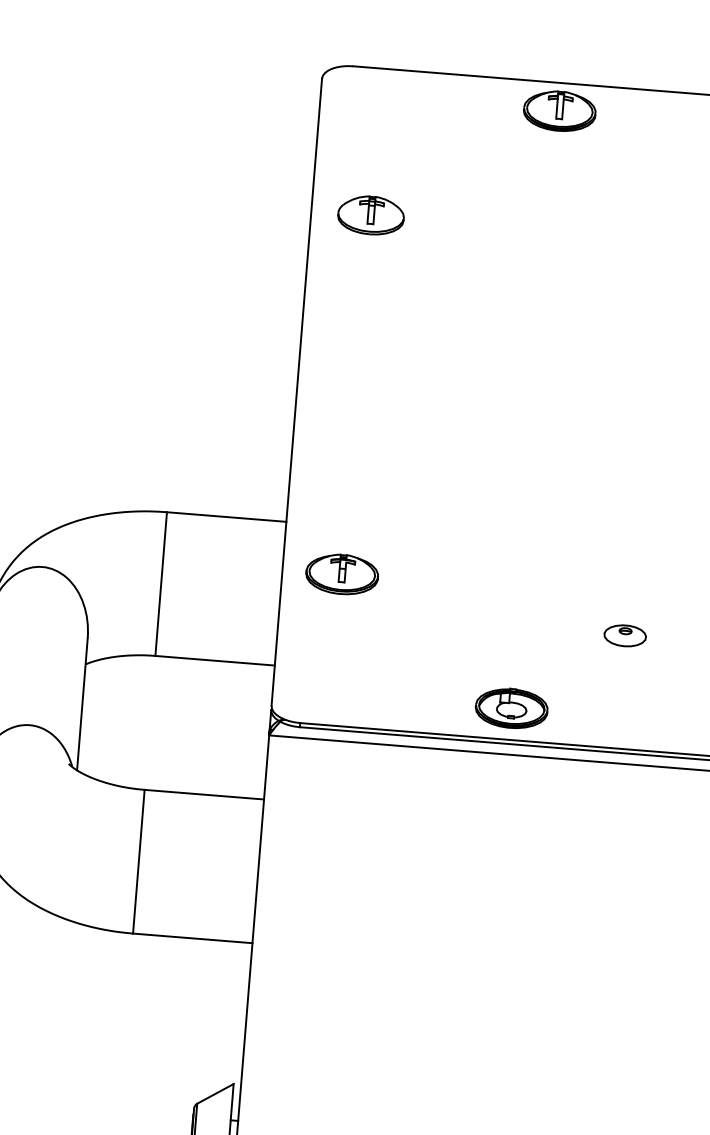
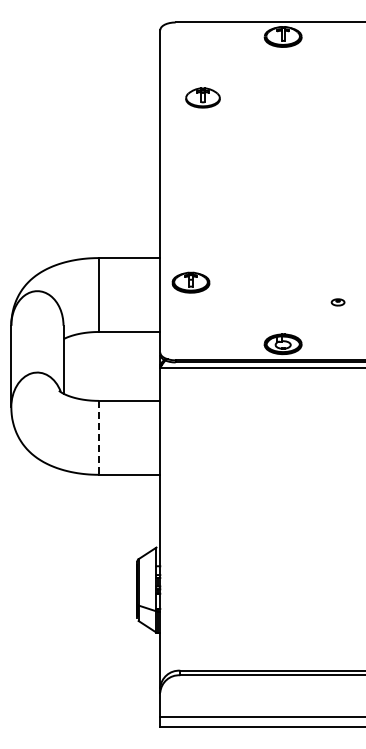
part: (370, 214) -> (202, 97), moved
part: (623, 635) -> (337, 302), size x0.6
line: (138, 860) -> (98, 437), solid -> dashed

